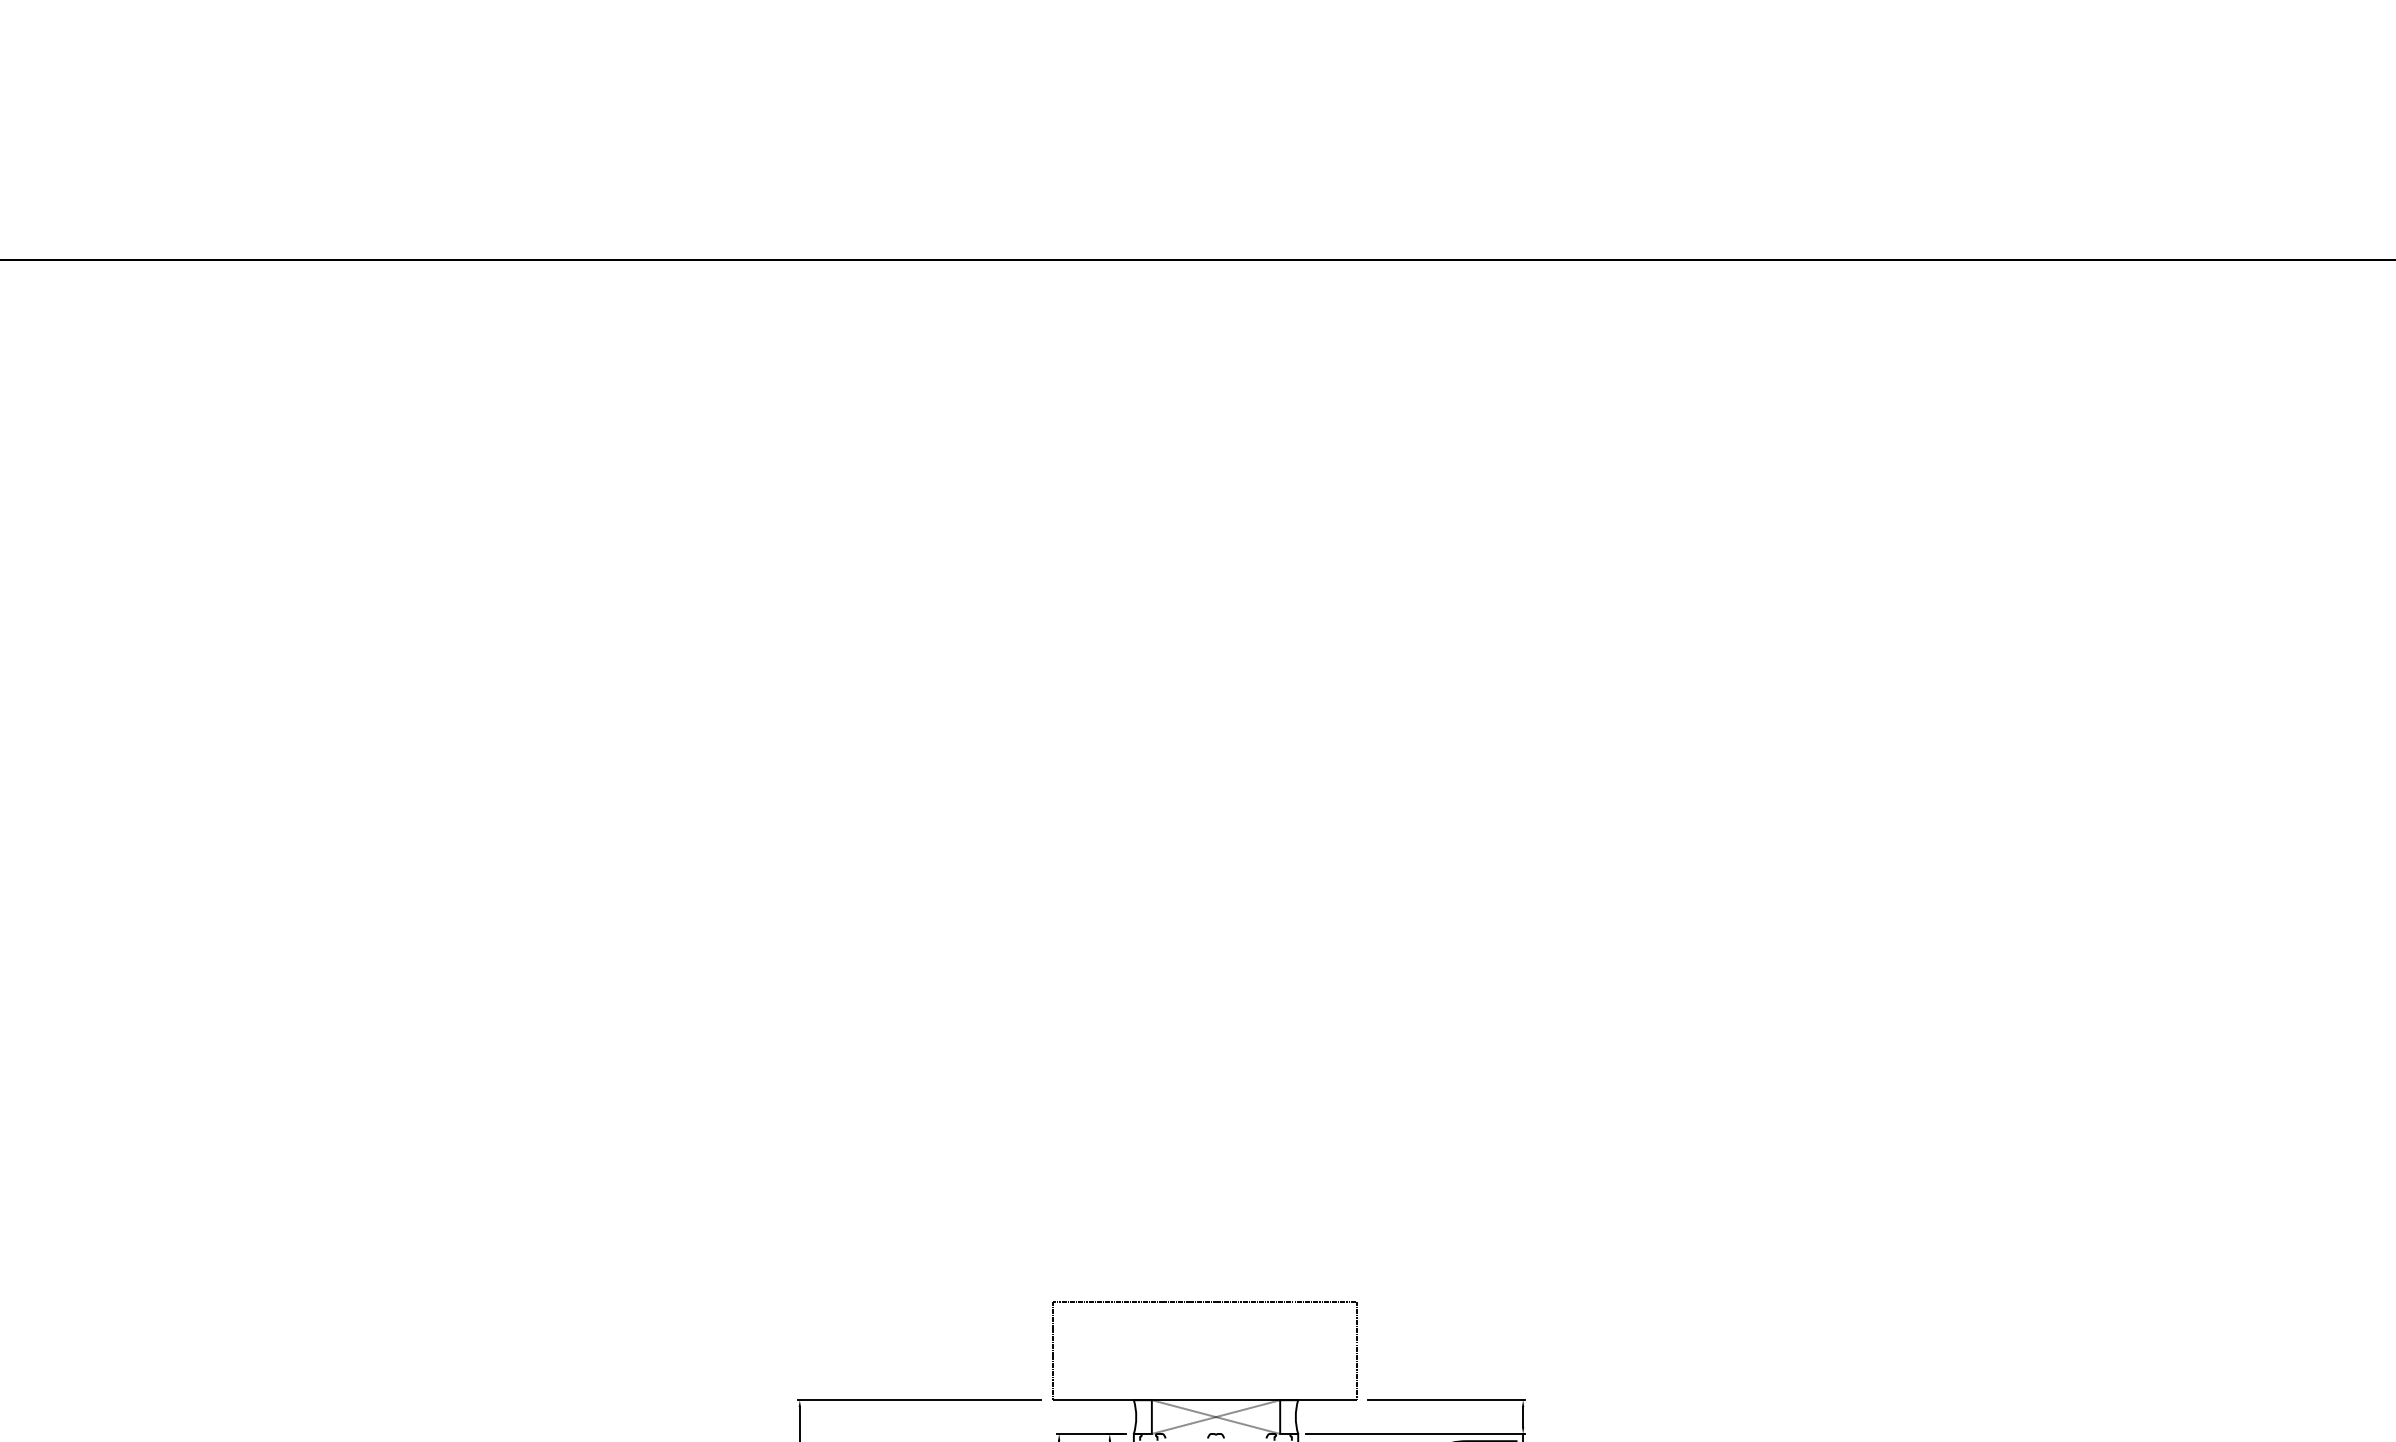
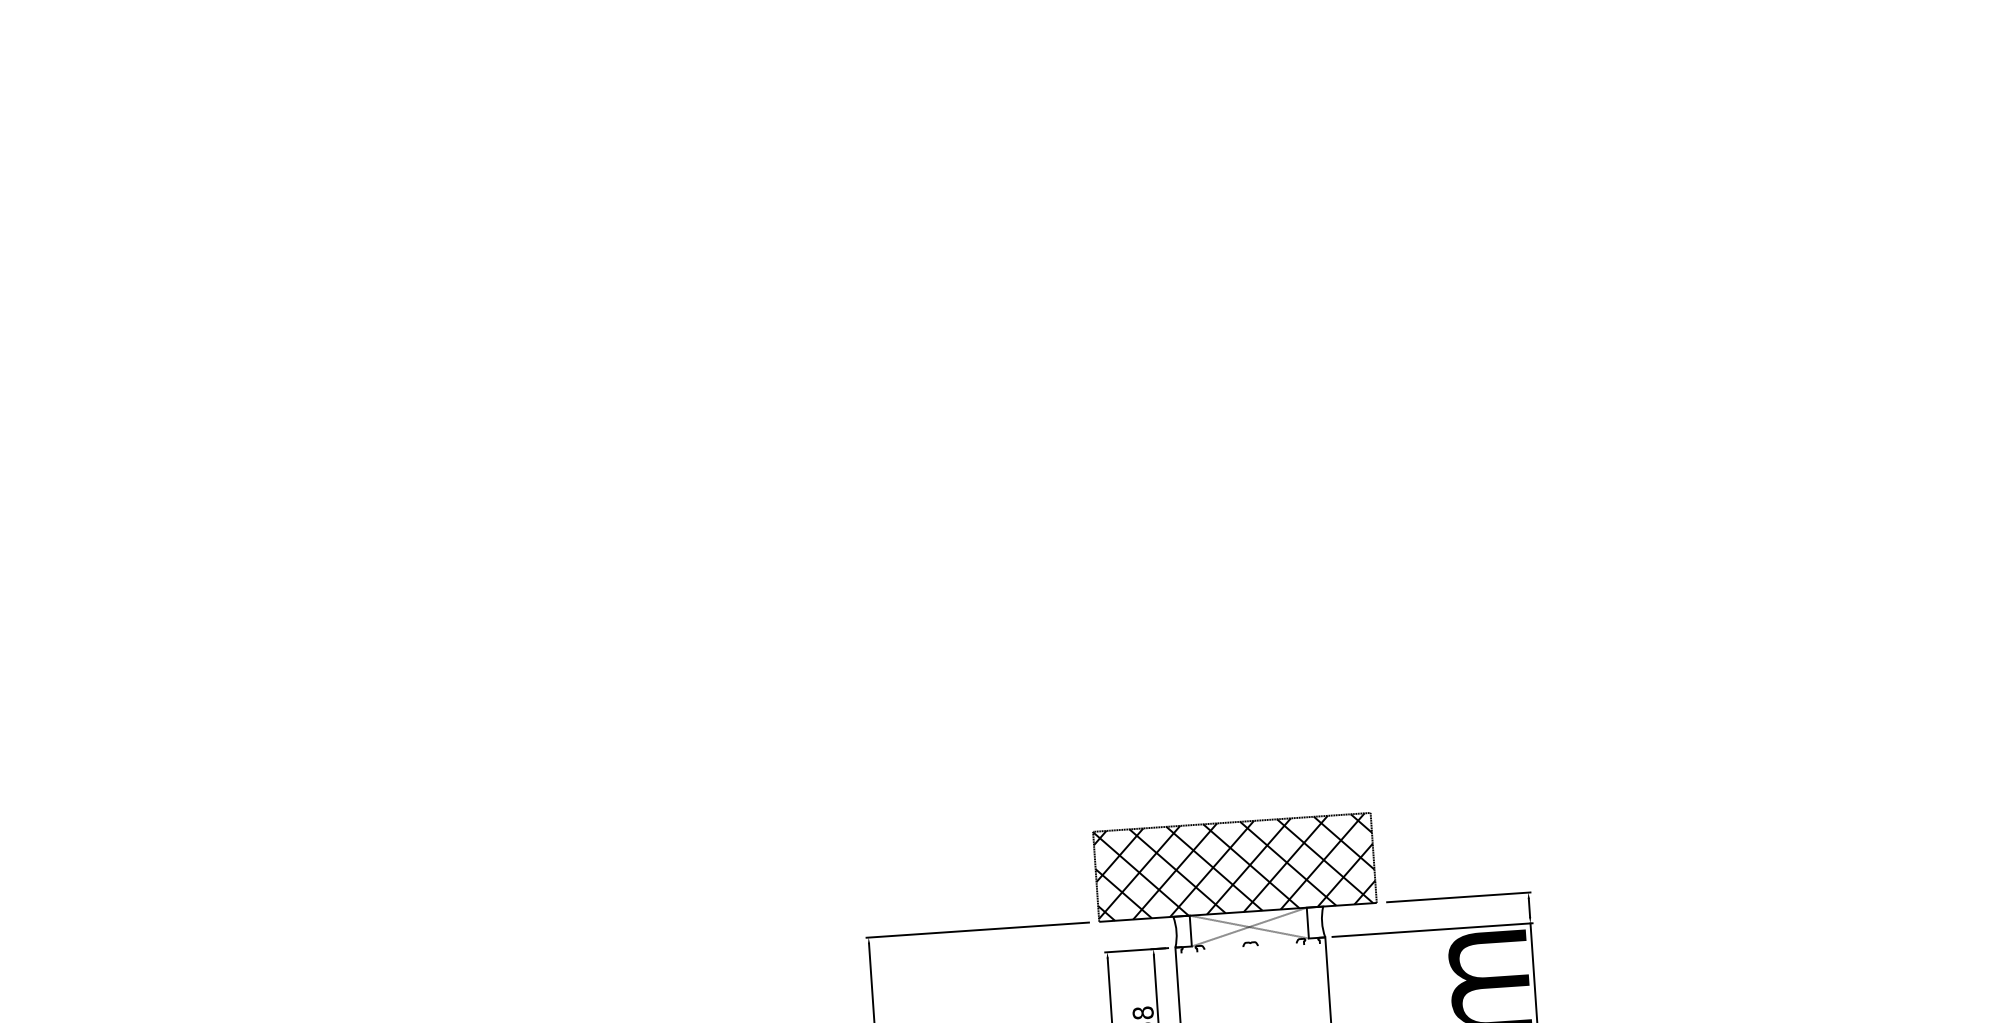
hatch: (1204, 1350) -> (1234, 867), added

